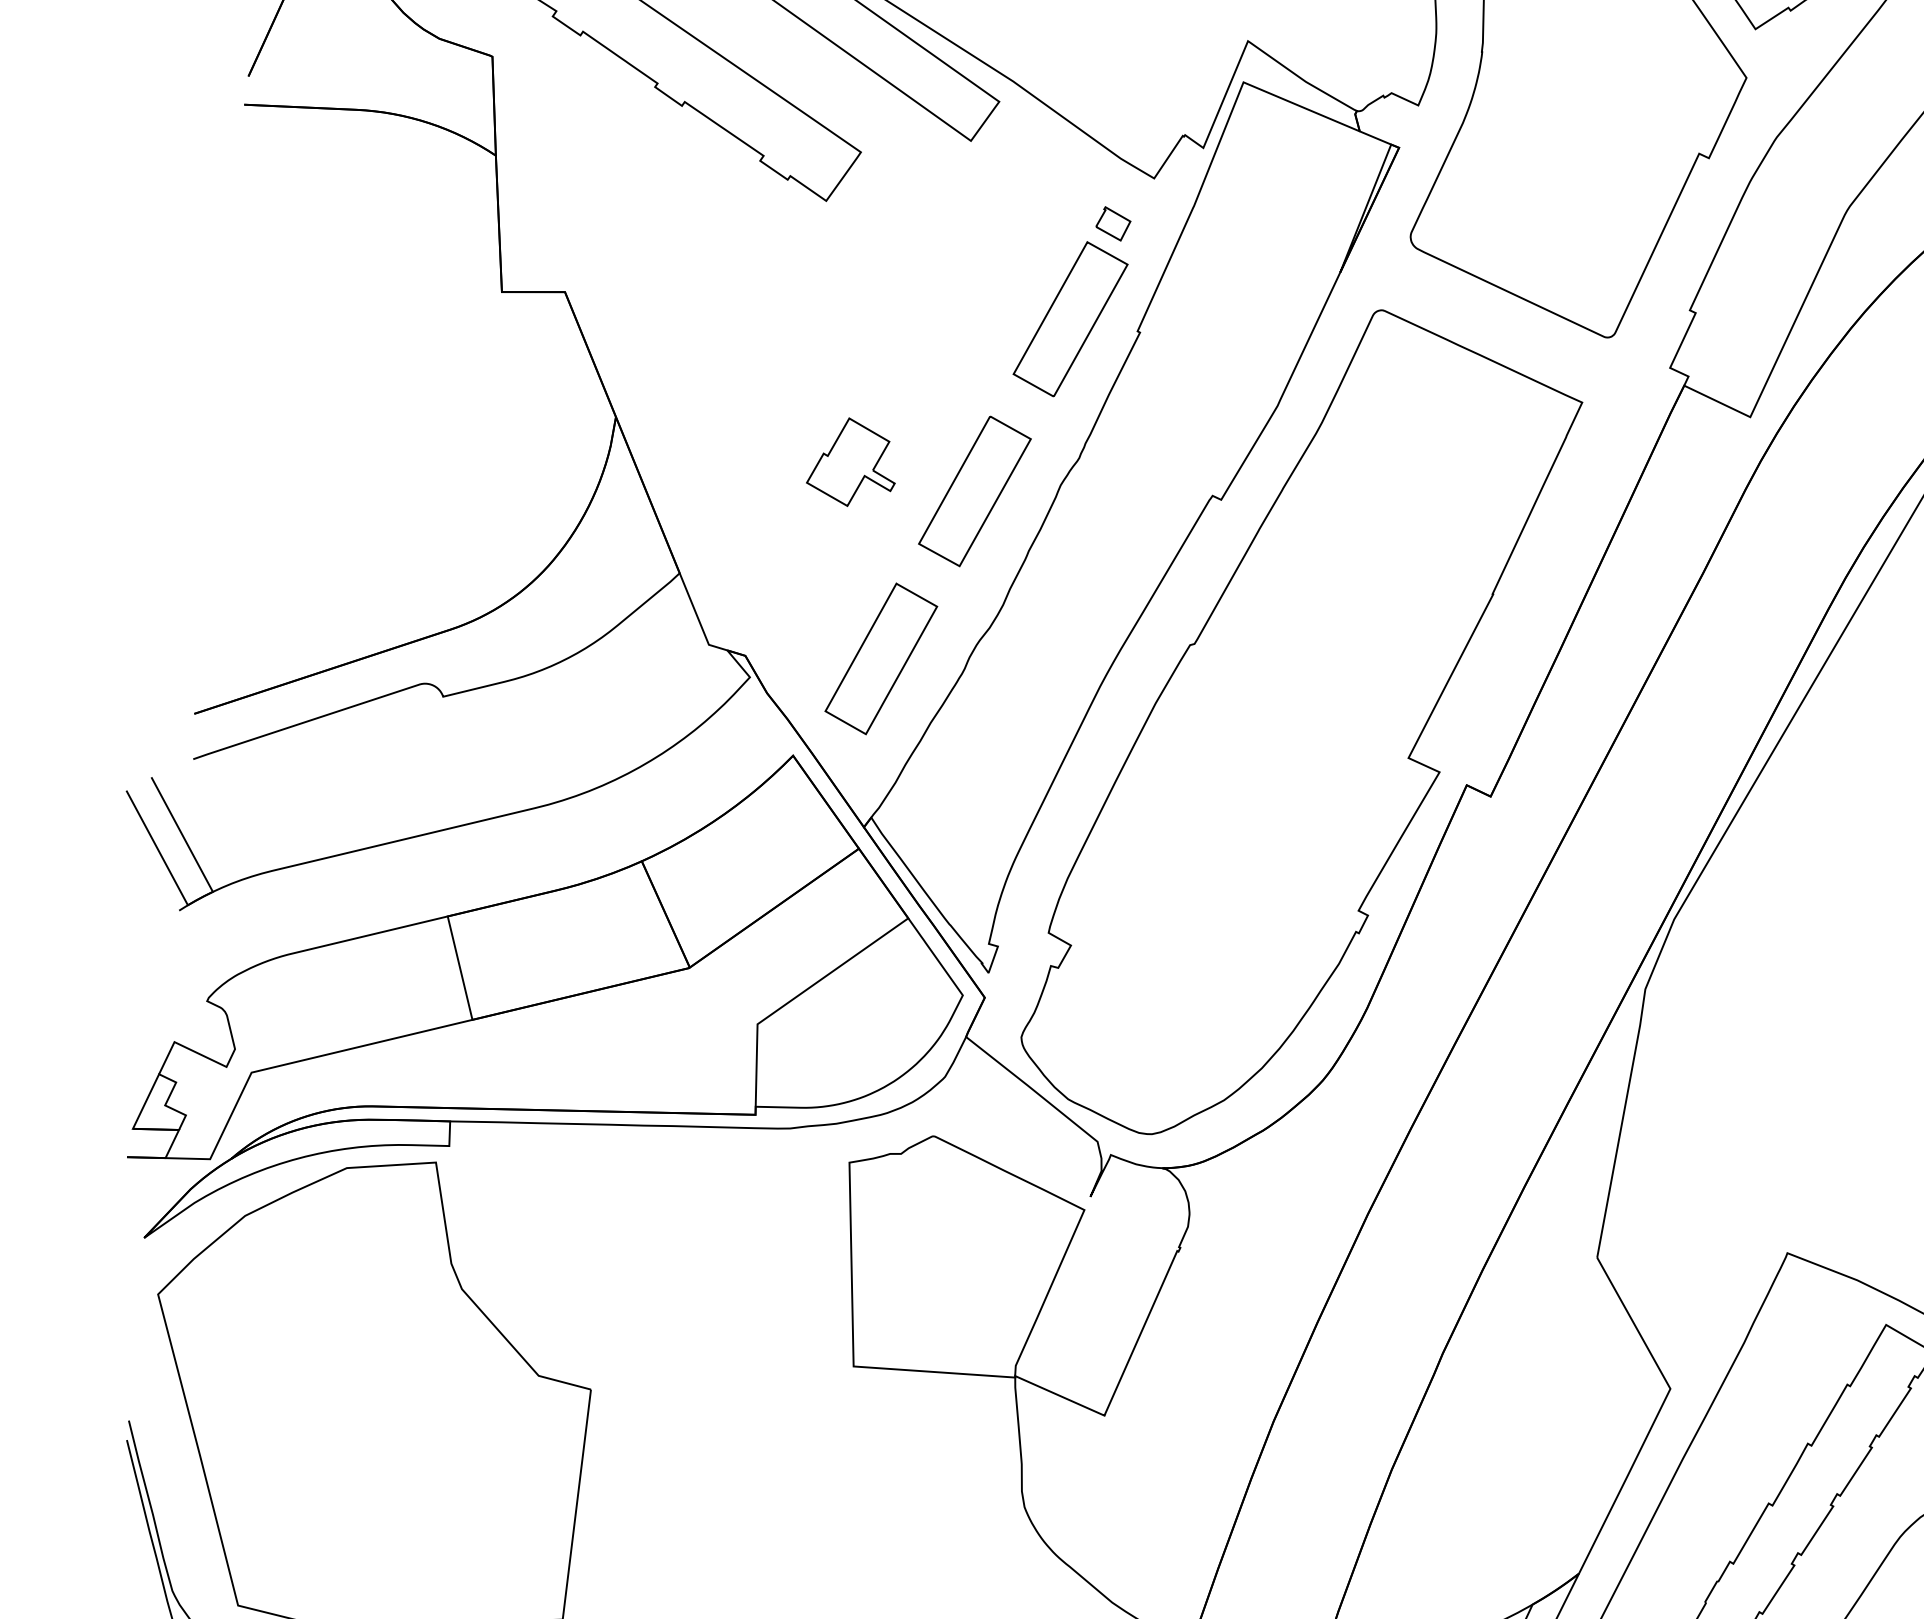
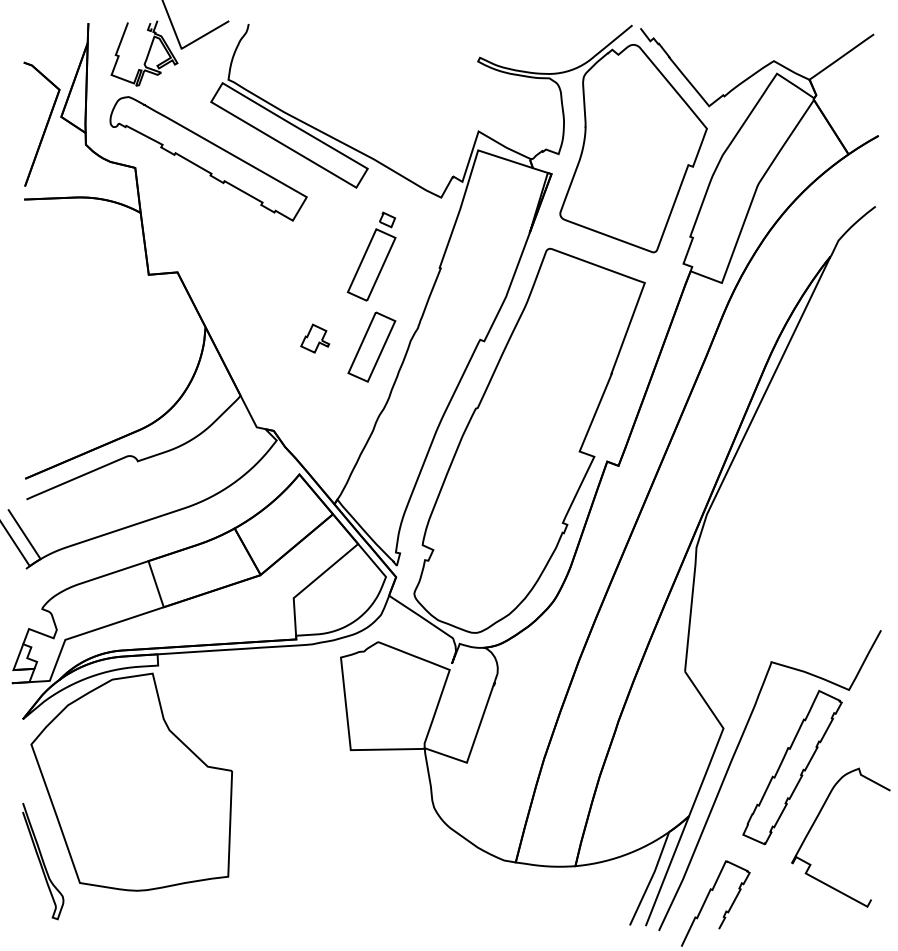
part: (1071, 300) -> (371, 256), moved
part: (853, 462) -> (315, 338), size x0.7
part: (880, 657) -> (335, 426), removed

